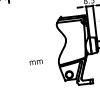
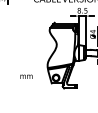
text: (36, 62) -> (26, 76), moved

